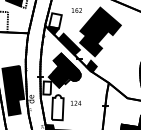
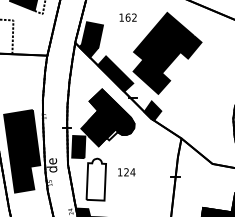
fill: (55, 20) -> (92, 34), added
fill: (47, 87) -> (79, 146), added

